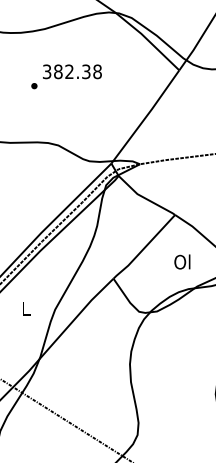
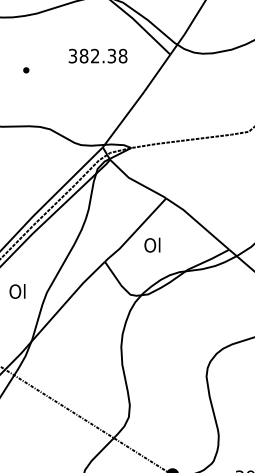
text: (71, 71) -> (97, 55), moved
text: (182, 261) -> (152, 244), moved
text: (25, 308) -> (17, 291), L -> Ol

